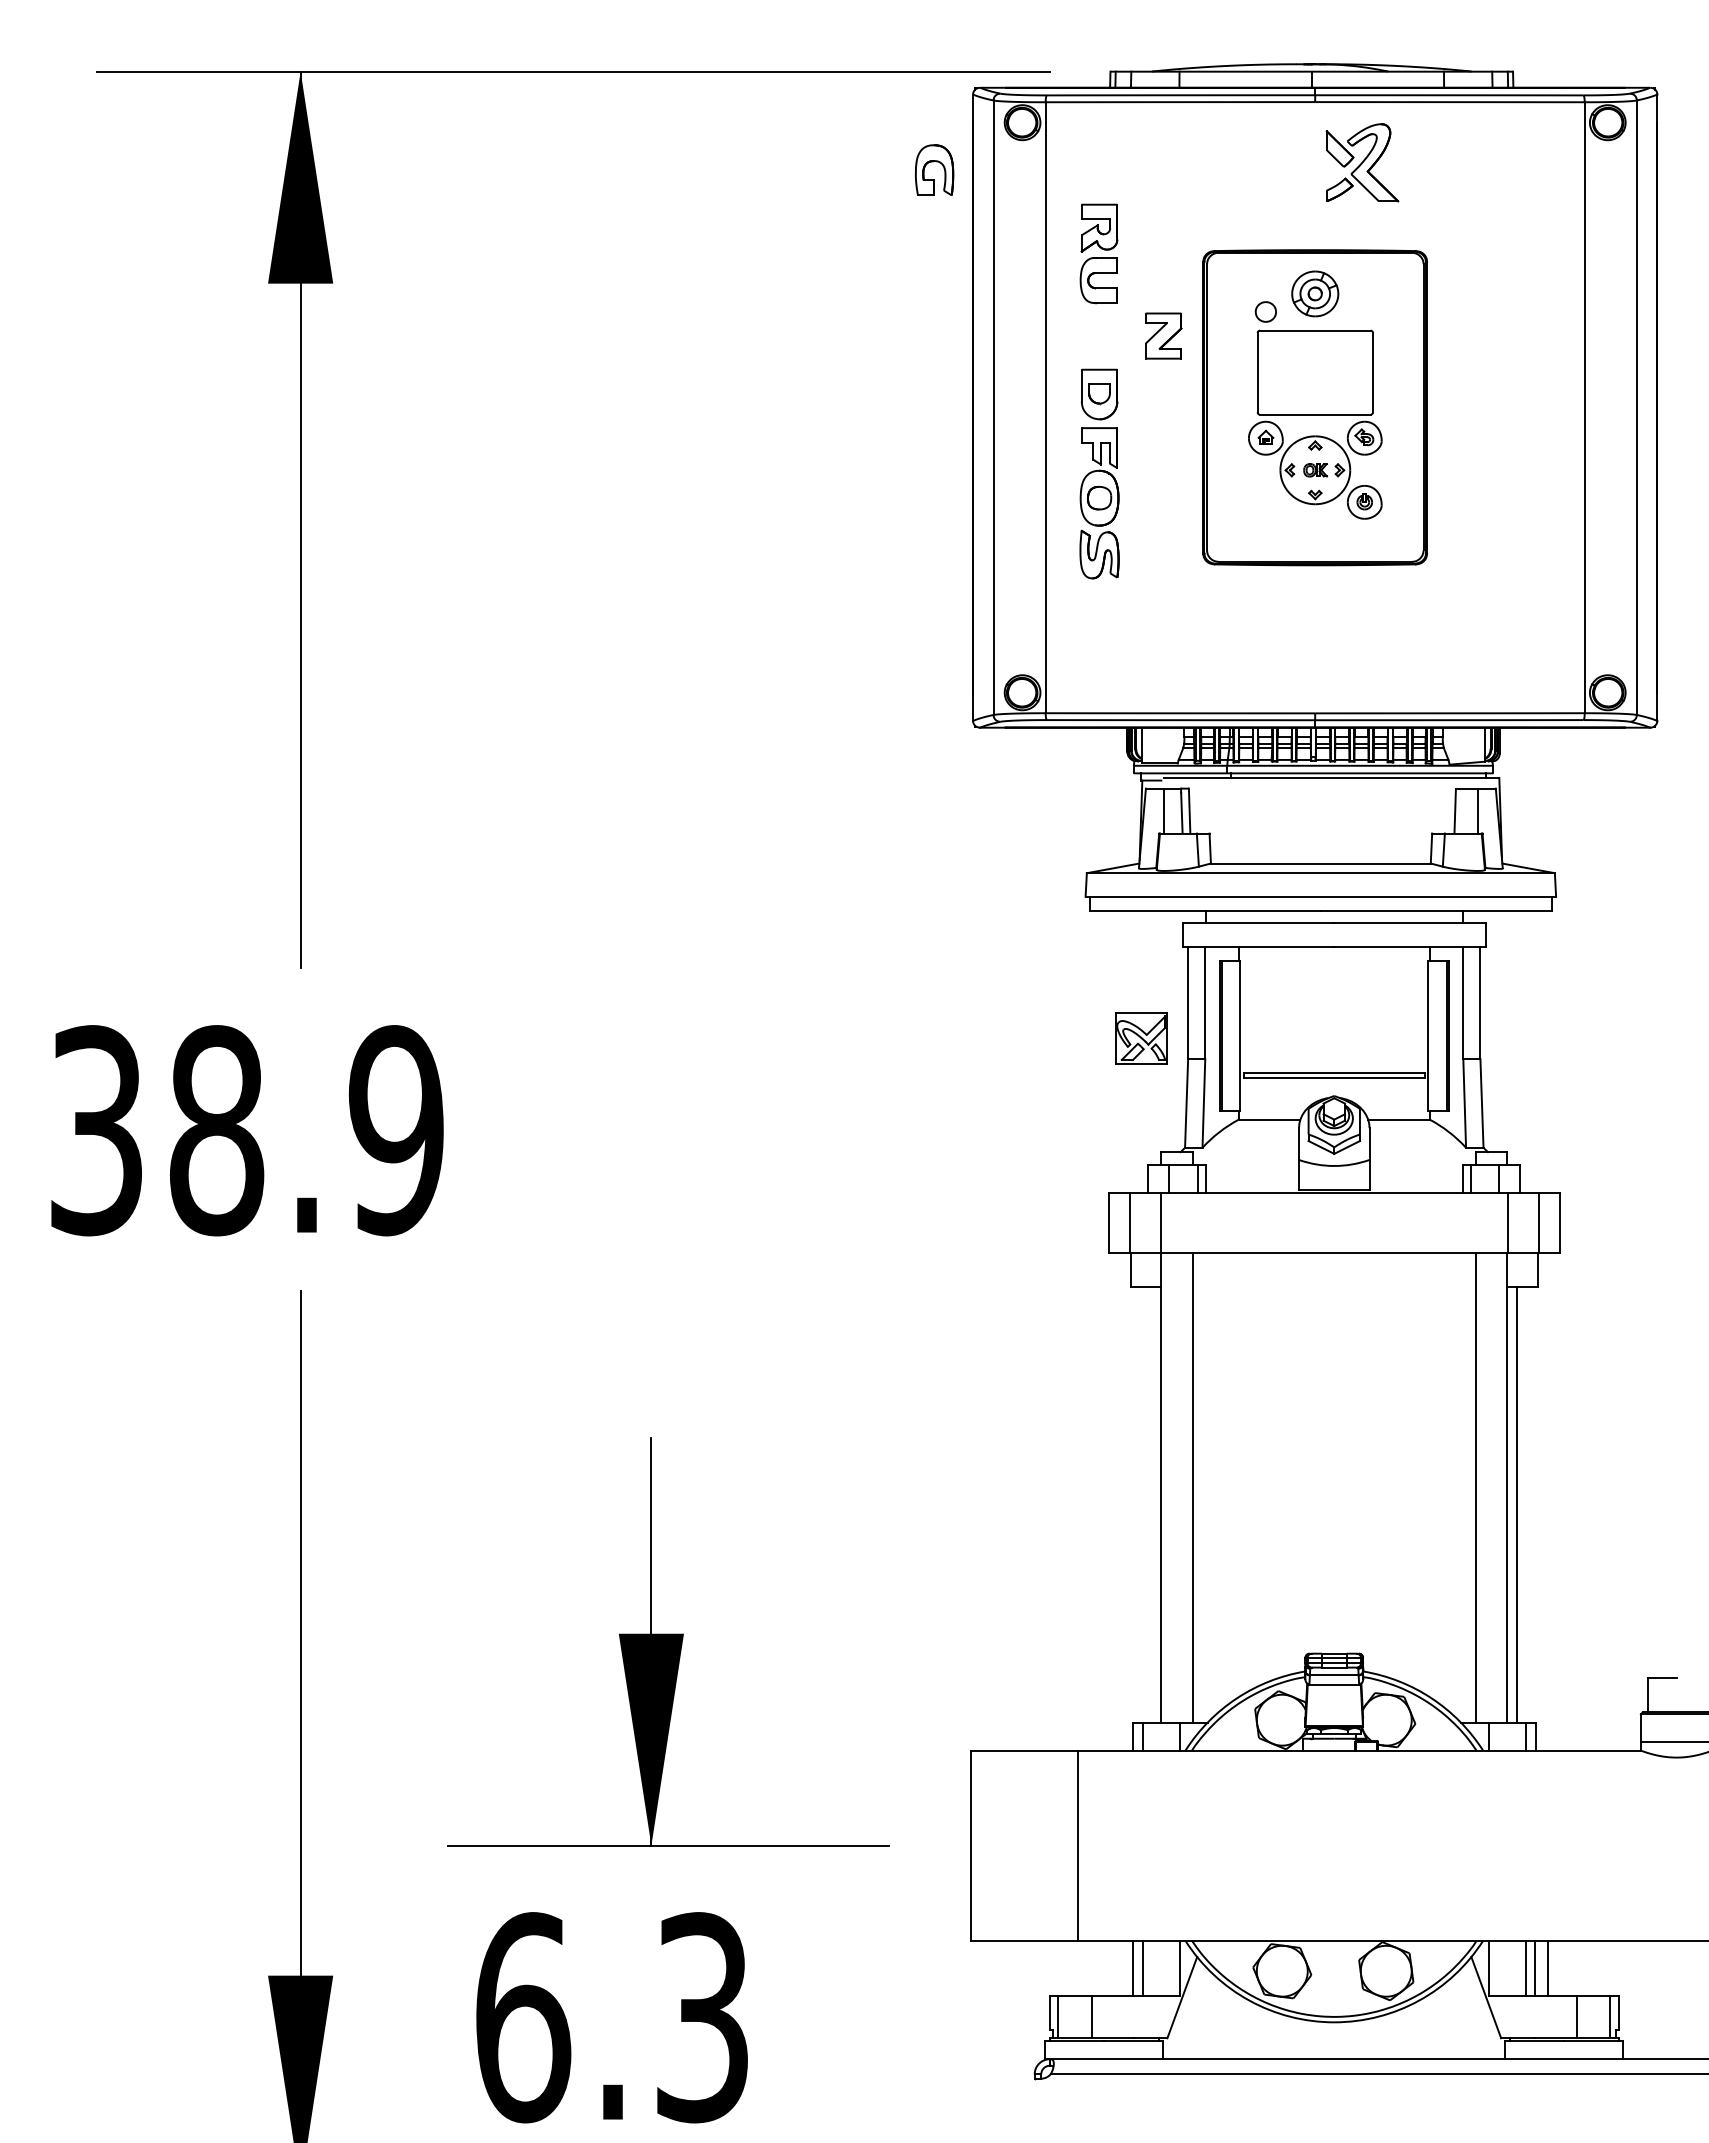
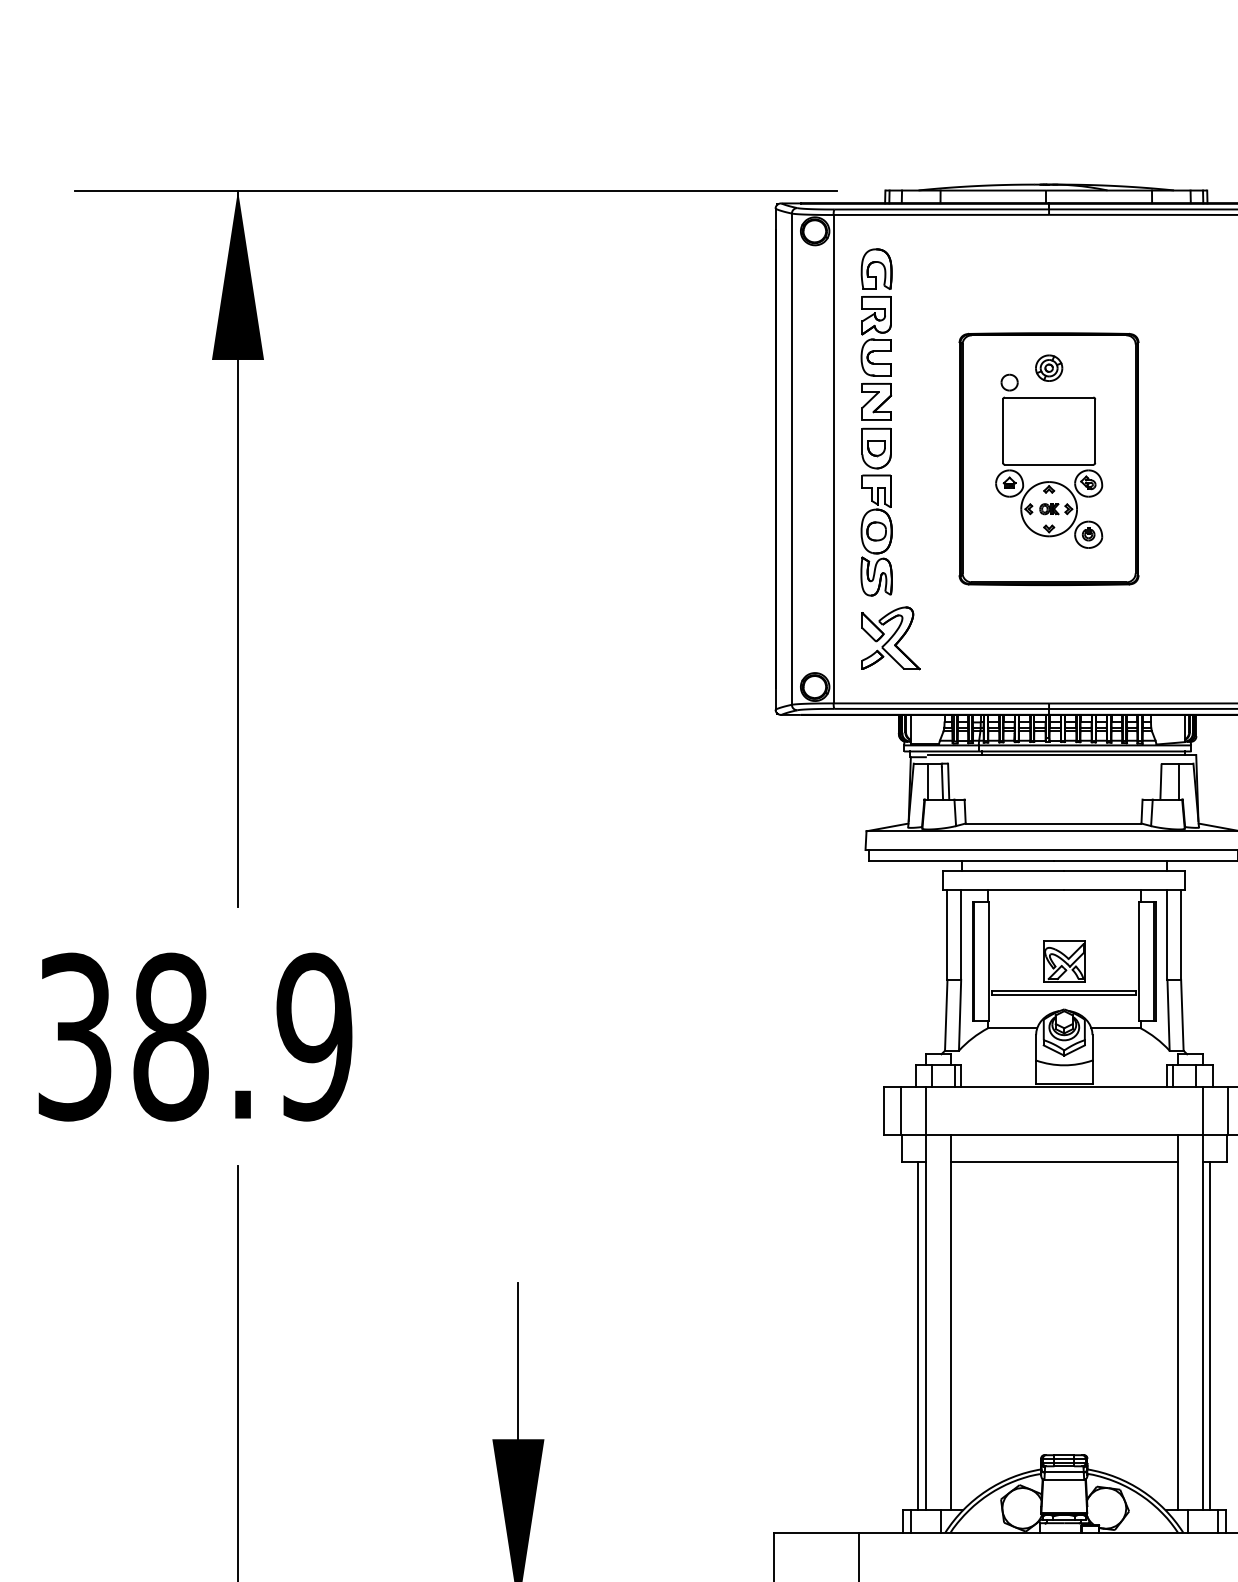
part: (933, 162) -> (875, 263), moved
part: (1362, 162) -> (891, 638), moved
part: (1315, 293) -> (1049, 367), size x0.71
part: (1163, 335) -> (876, 401), moved
part: (1141, 1038) -> (1064, 961), moved
line: (1334, 1286) -> (1064, 1161), added
line: (1151, 1504) -> (918, 1335), added

